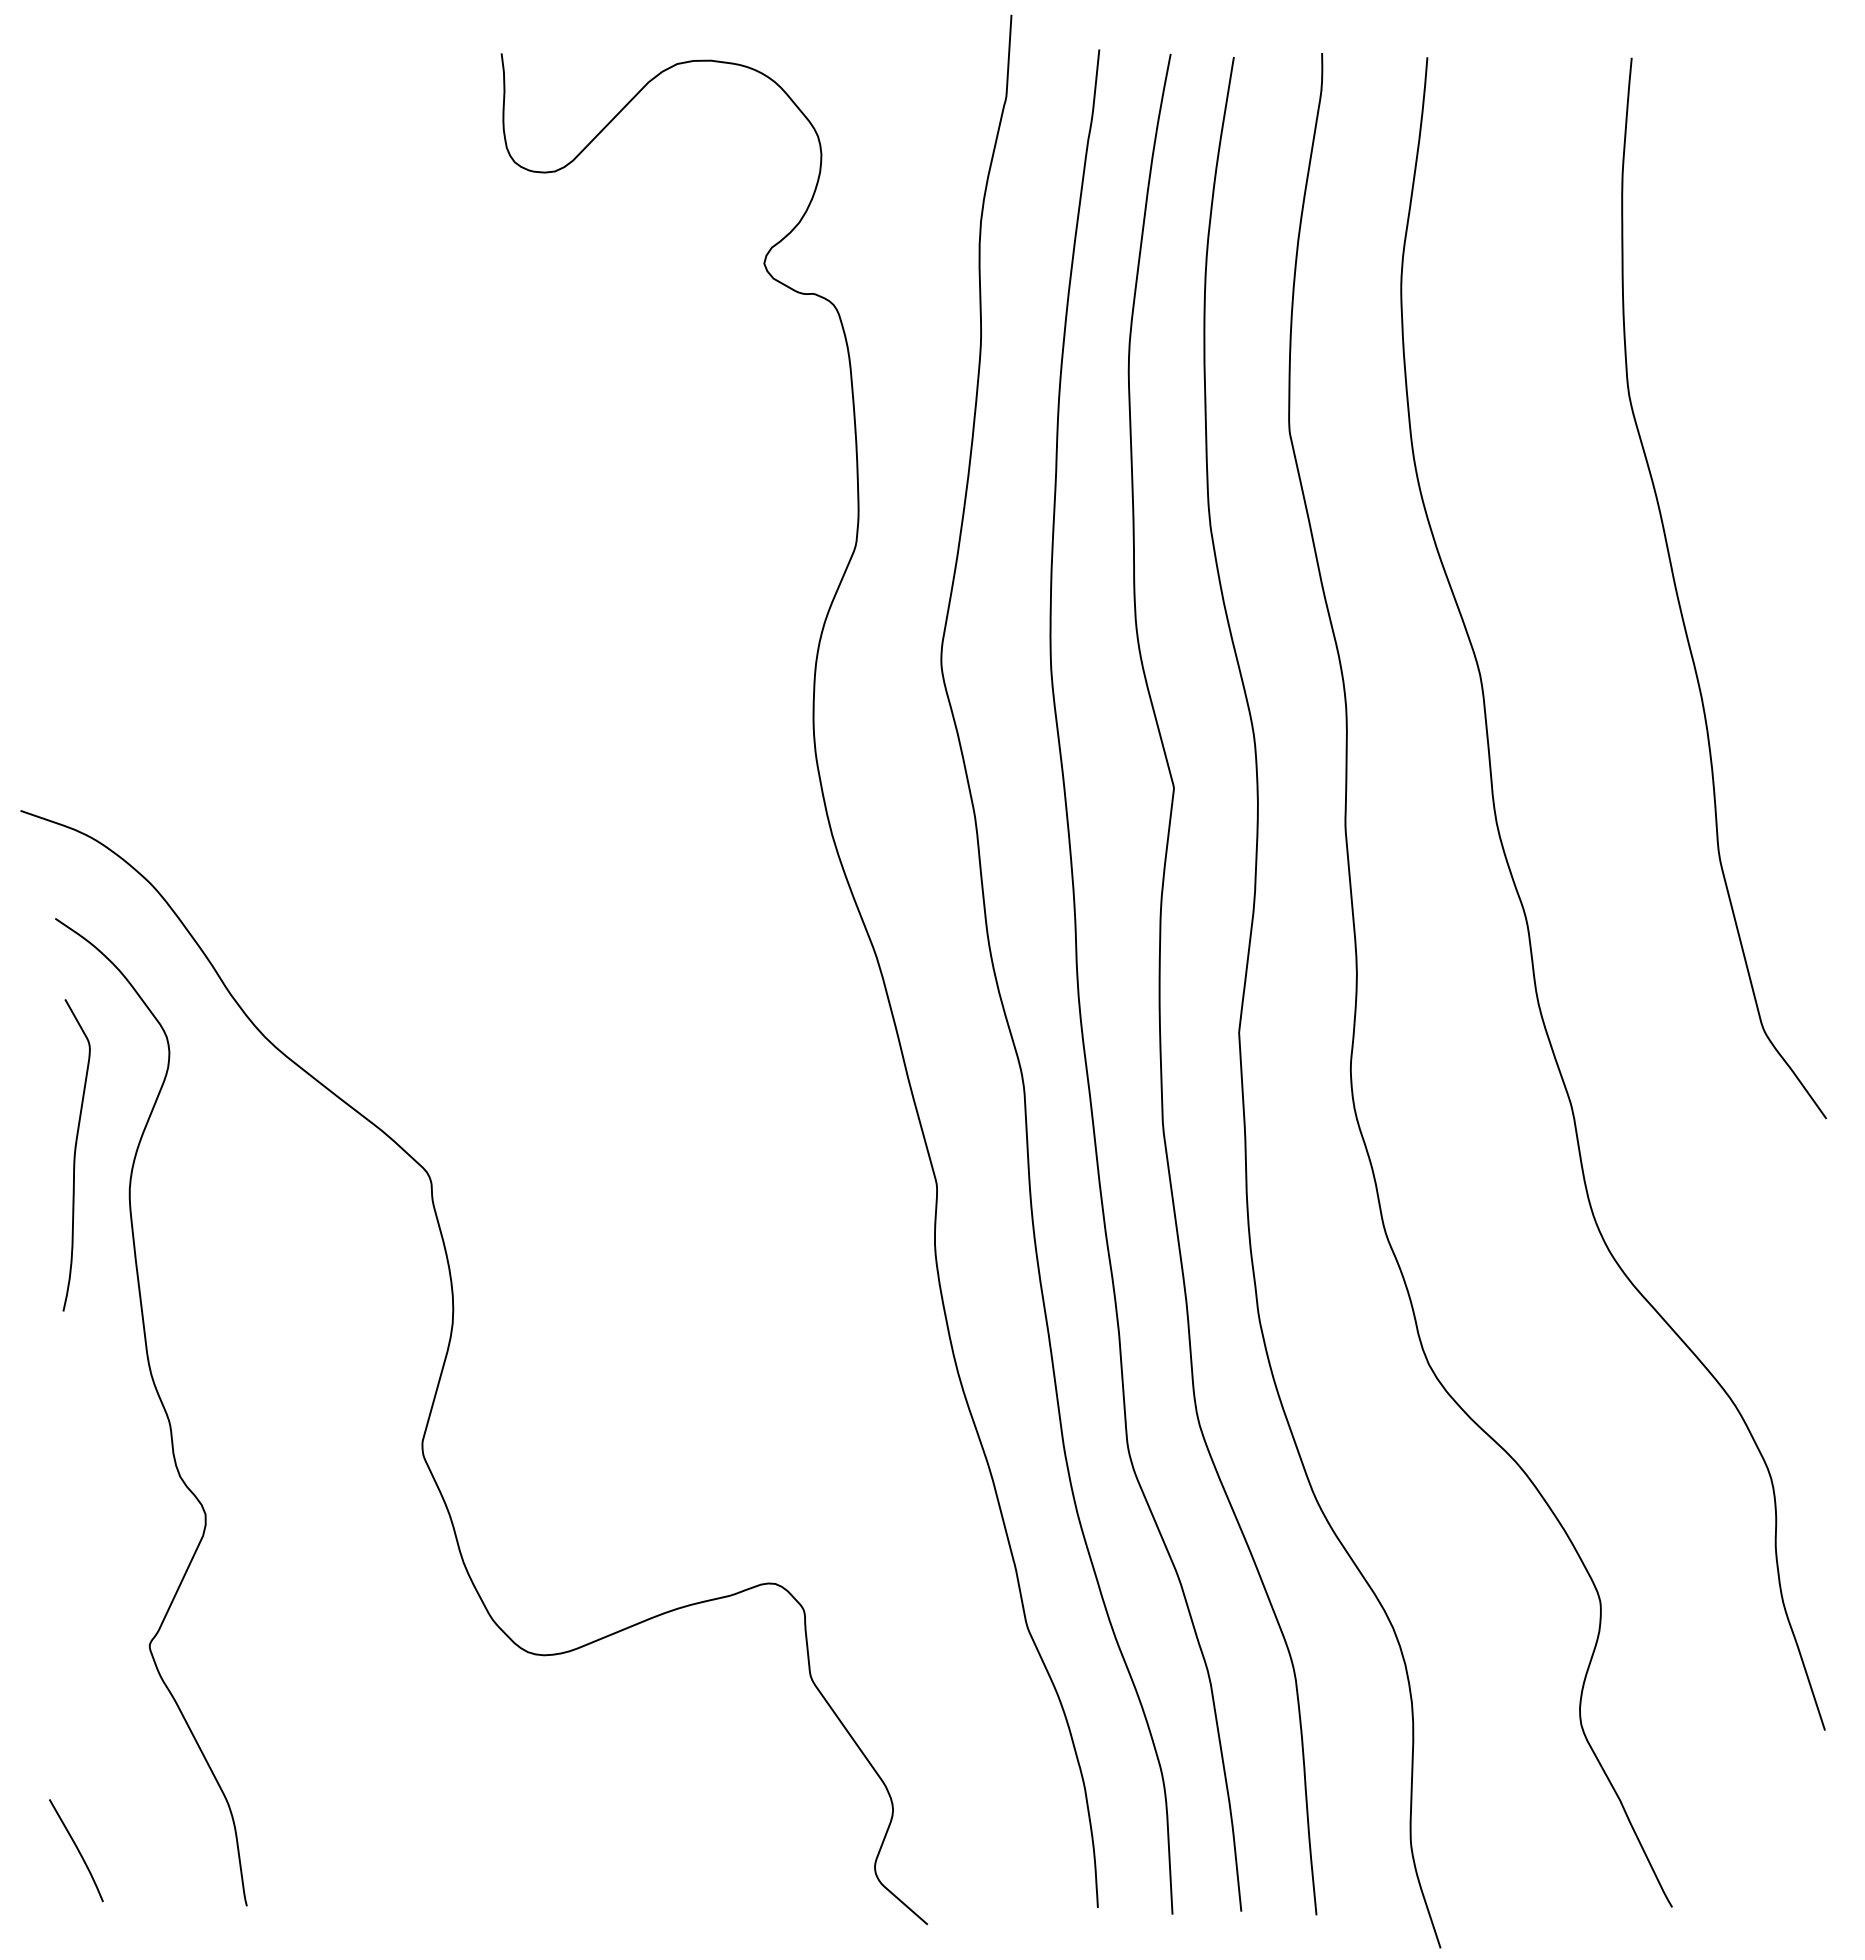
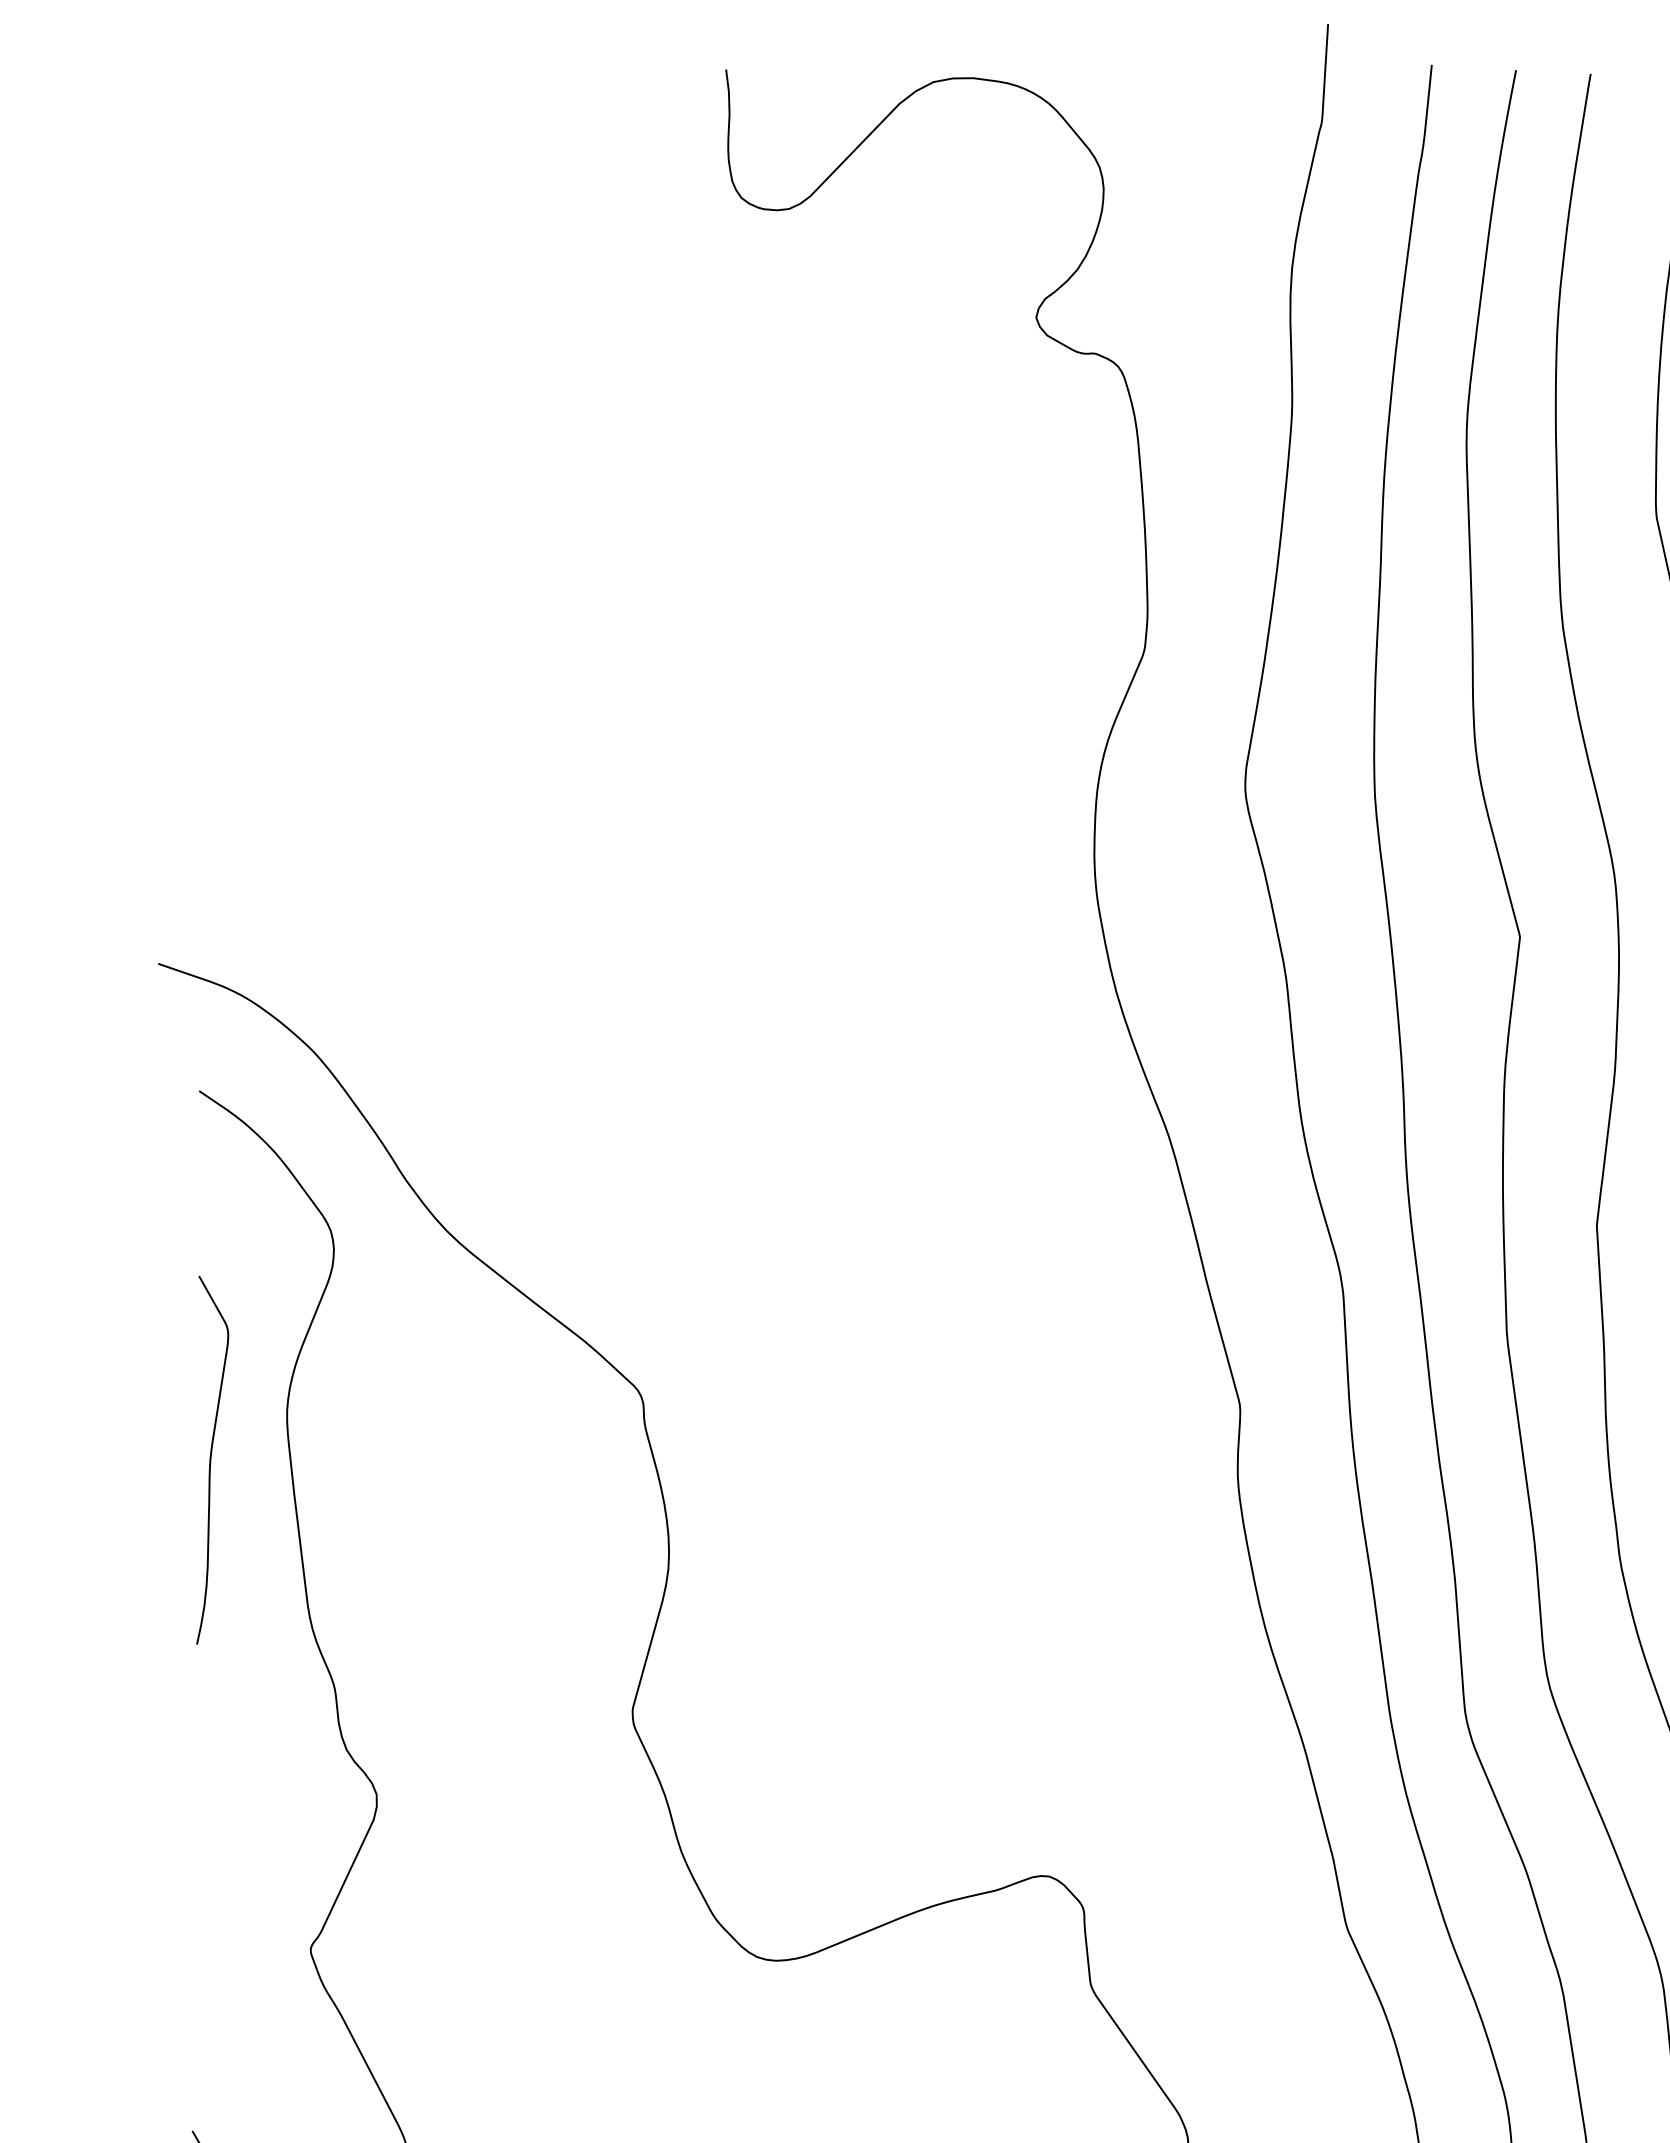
curve: (75, 1155) -> (211, 1460), moved

